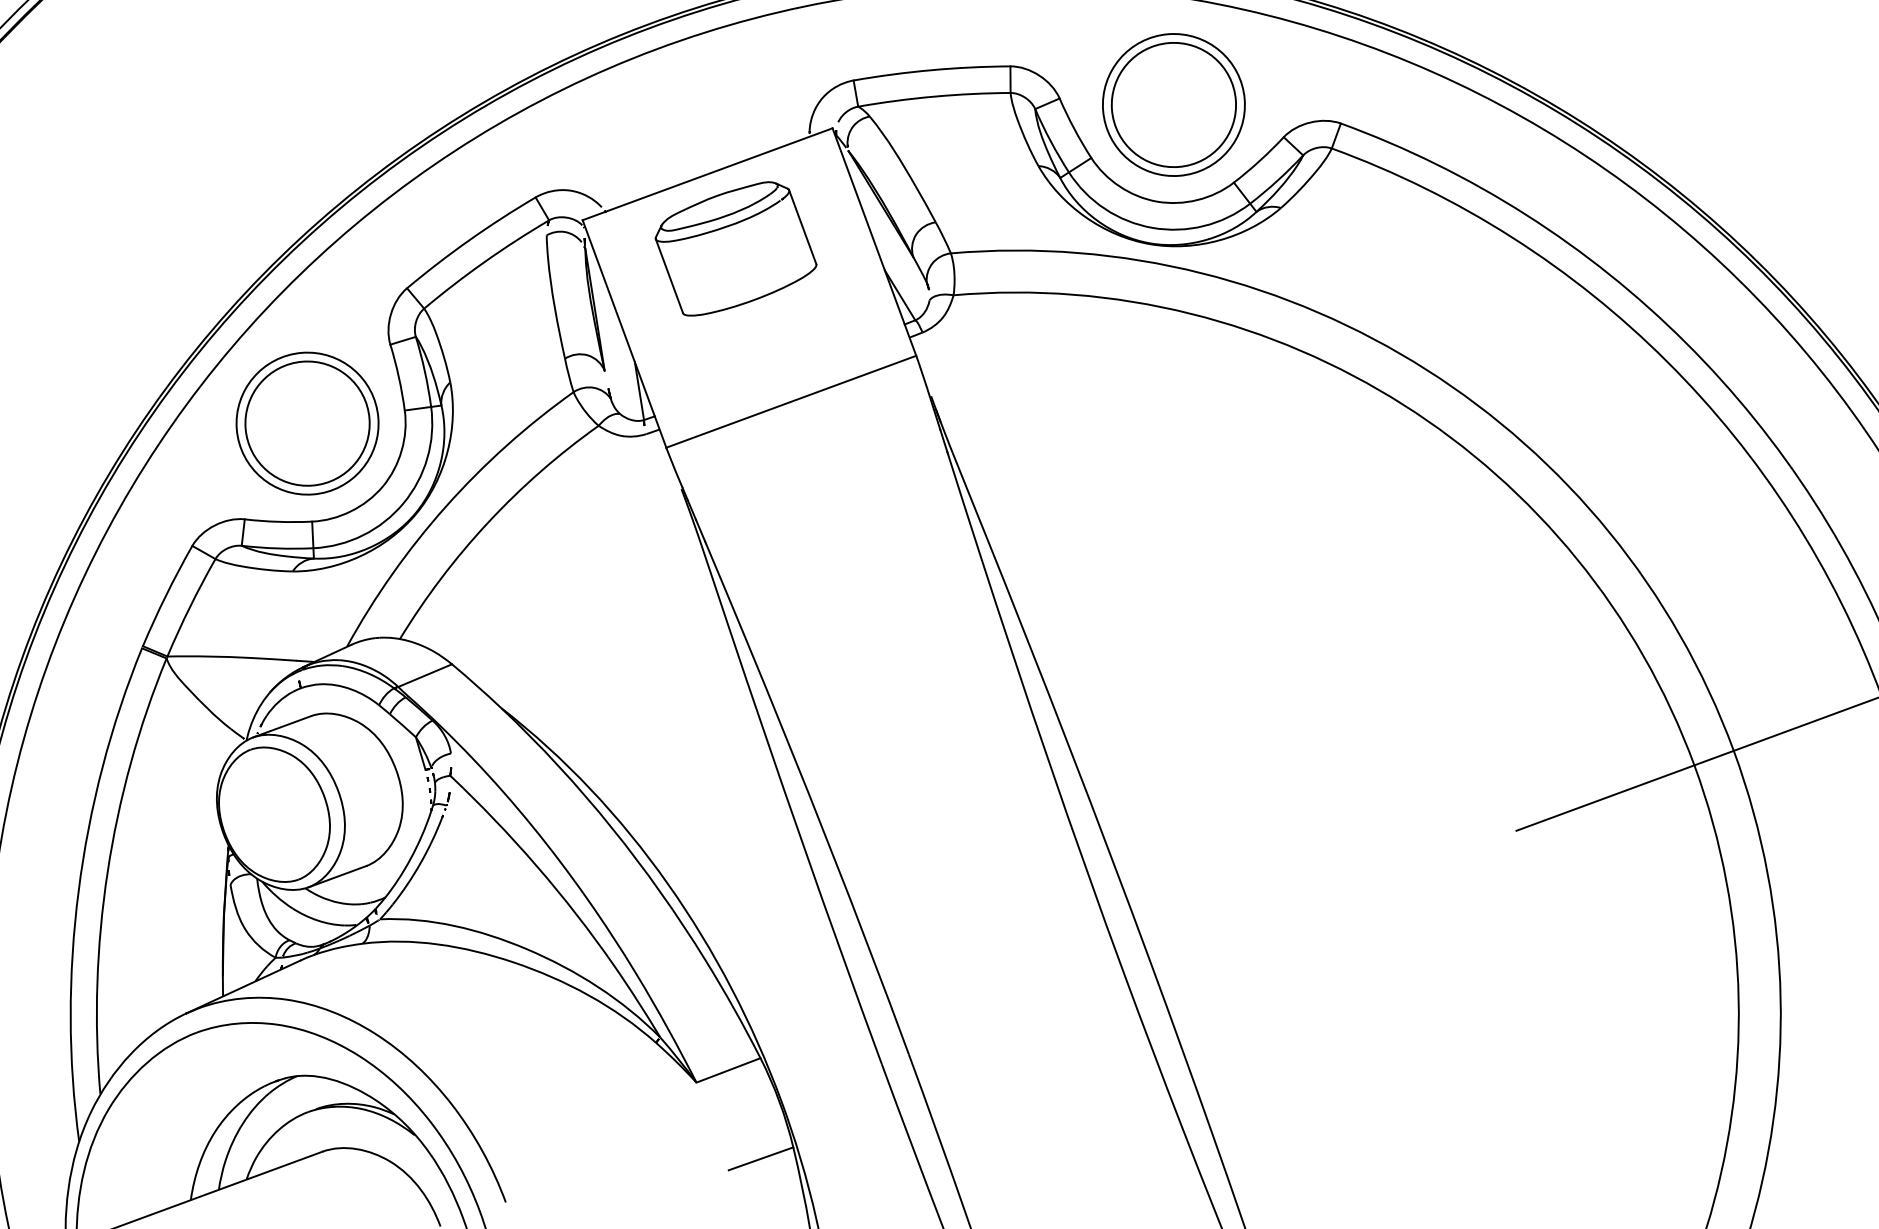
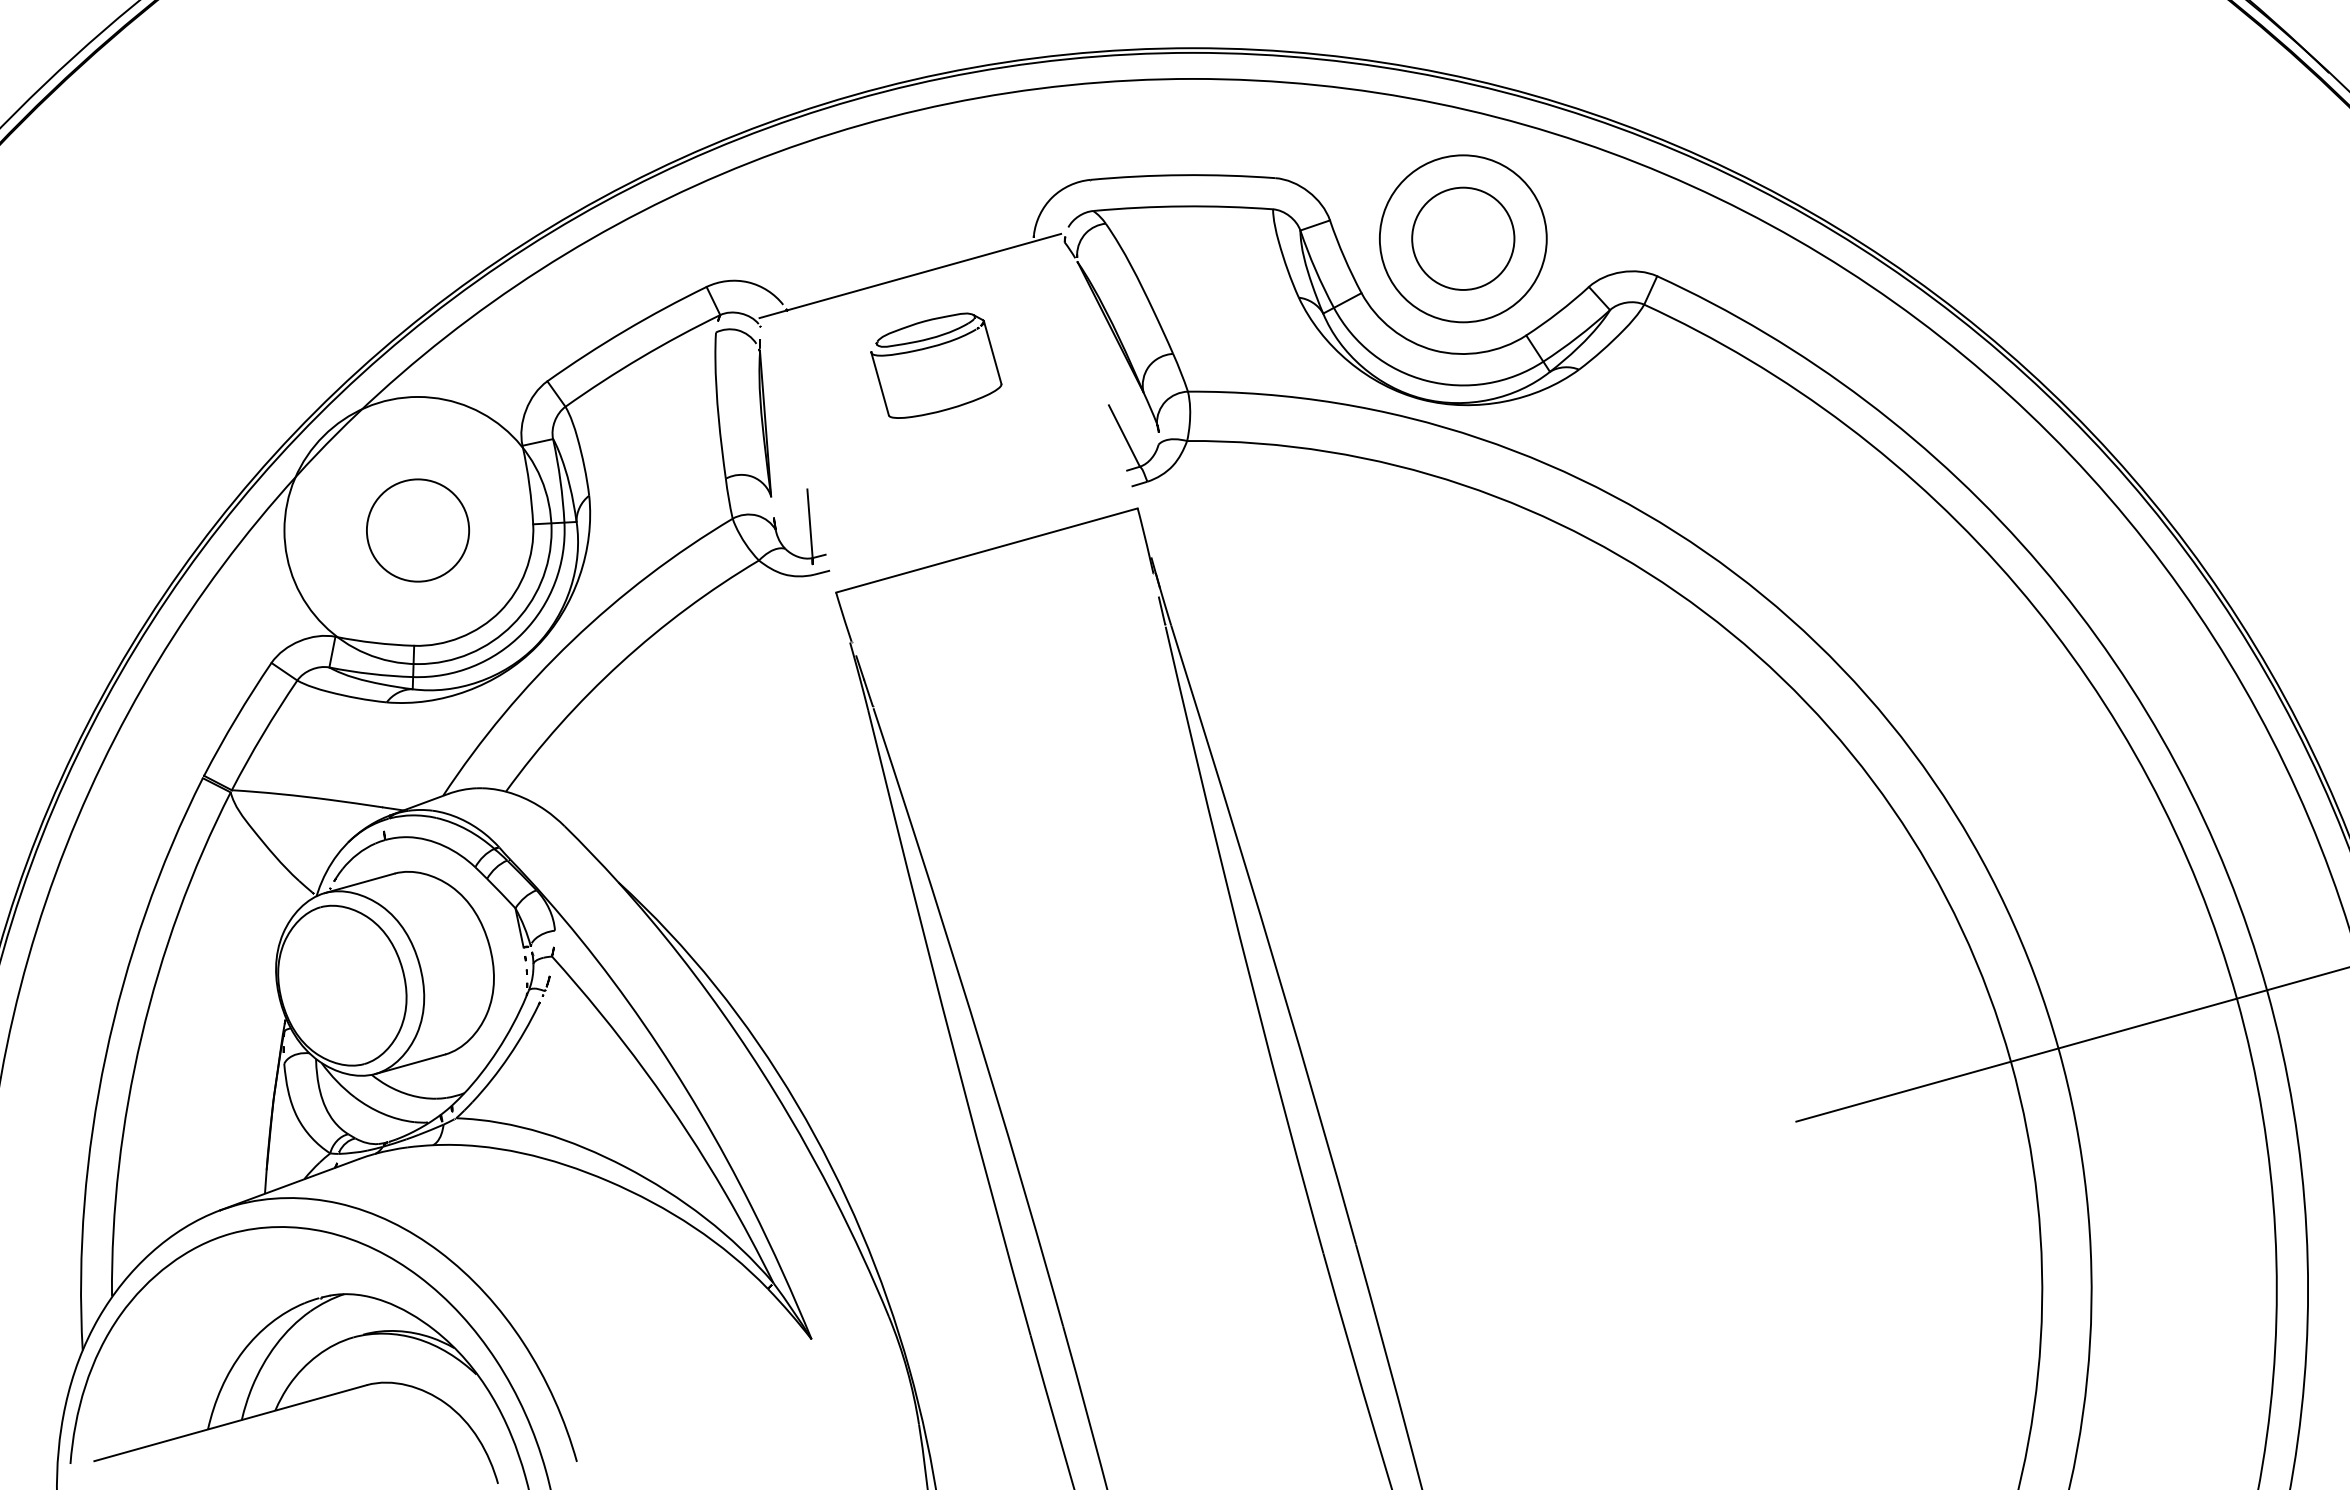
circle: (1174, 104) -> (1463, 238), size x0.7
line: (874, 241) -> (1099, 370), removed
part: (735, 248) -> (936, 365), size x0.7
line: (624, 334) -> (797, 455), removed
circle: (307, 423) -> (417, 530), size x0.7
circle: (307, 423) -> (417, 530), size x1.6
line: (424, 675) -> (531, 836), removed
line: (727, 1069) -> (849, 1327), removed
line: (761, 1158) -> (880, 1434), removed

